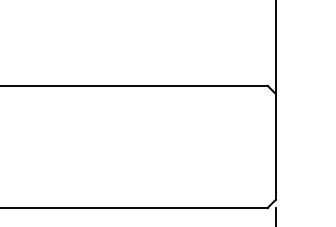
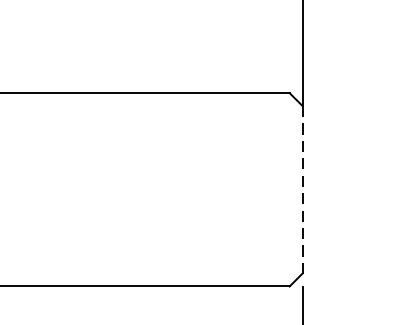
line: (275, 146) -> (302, 189), solid -> dashed

